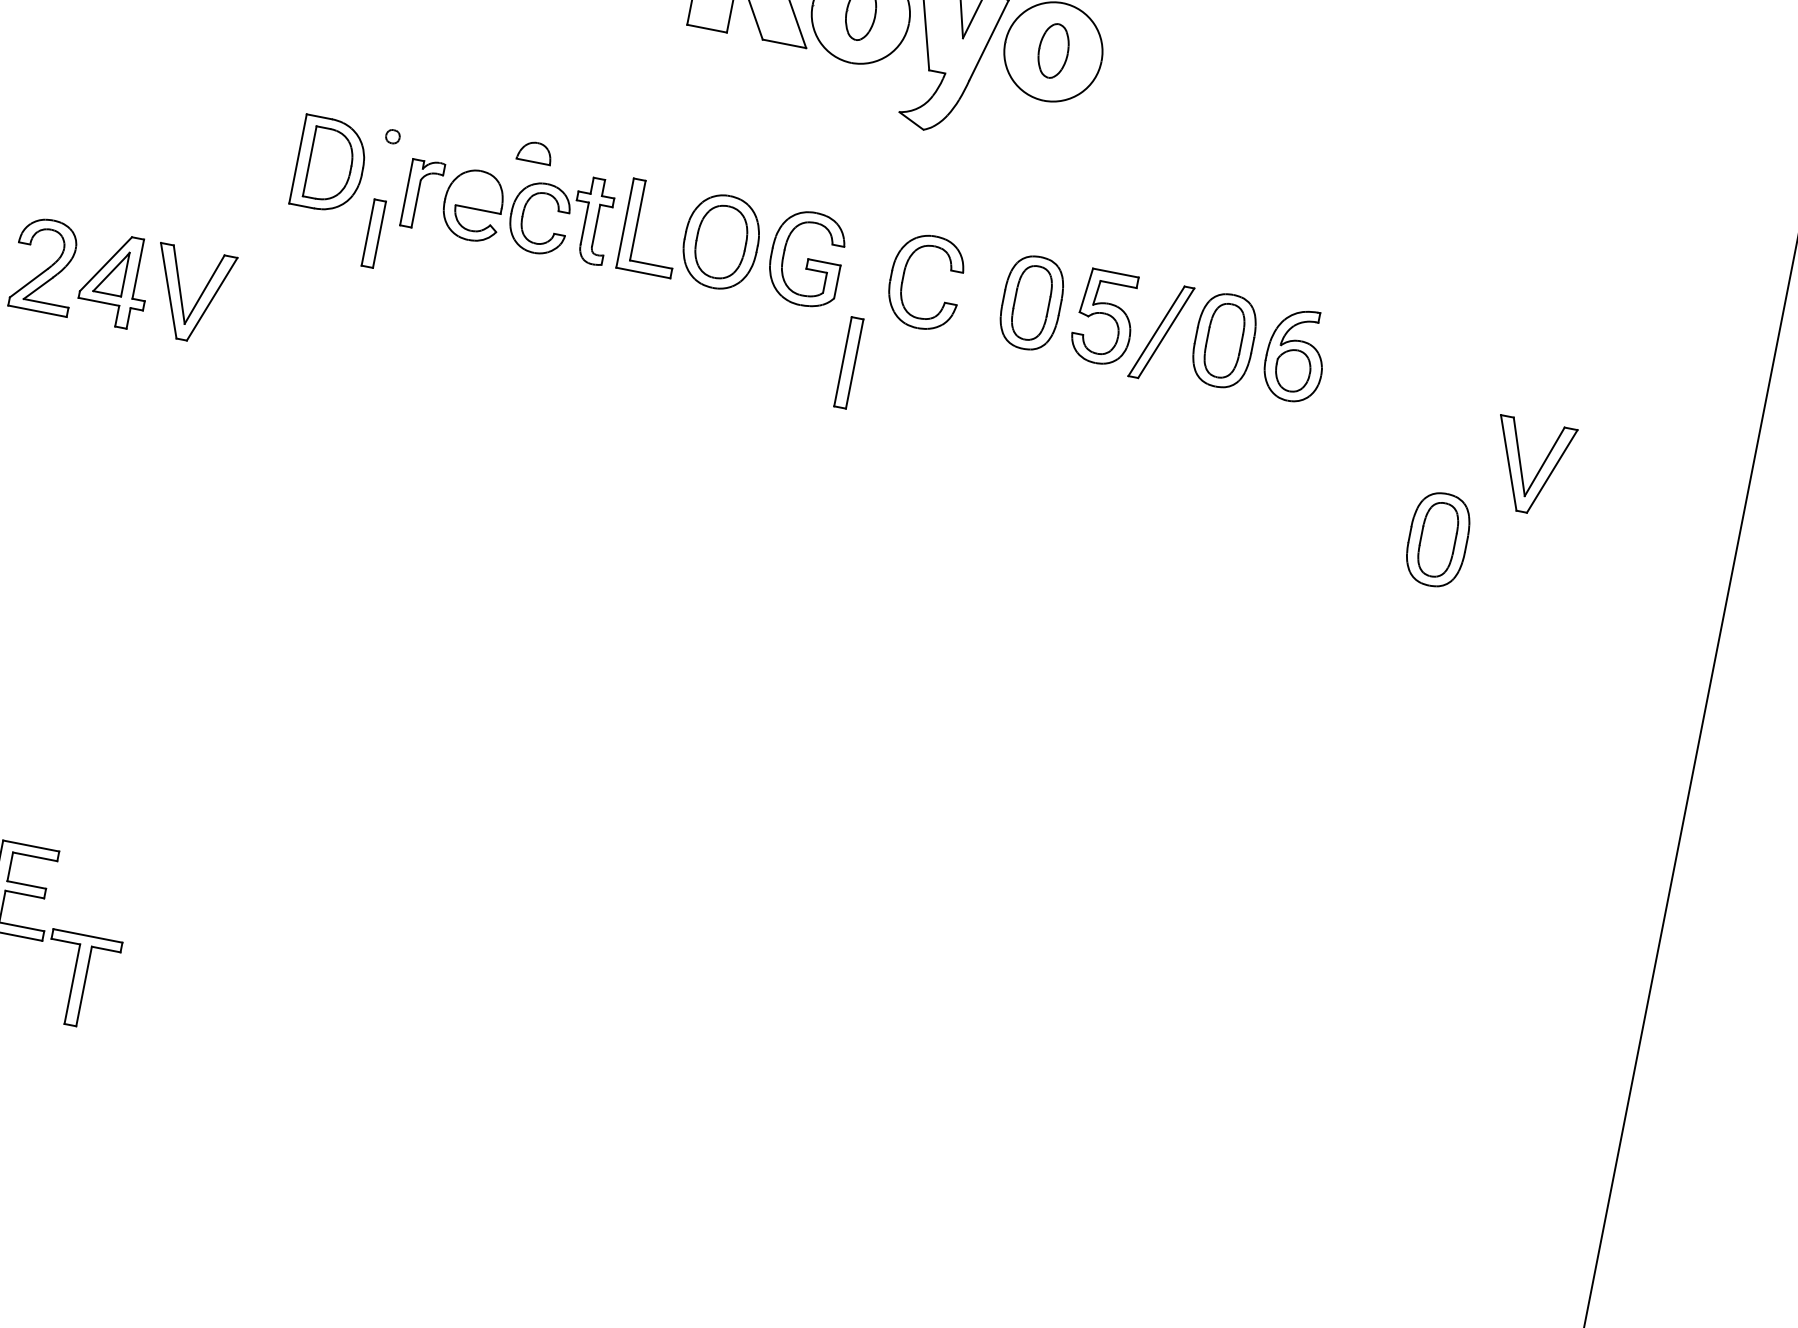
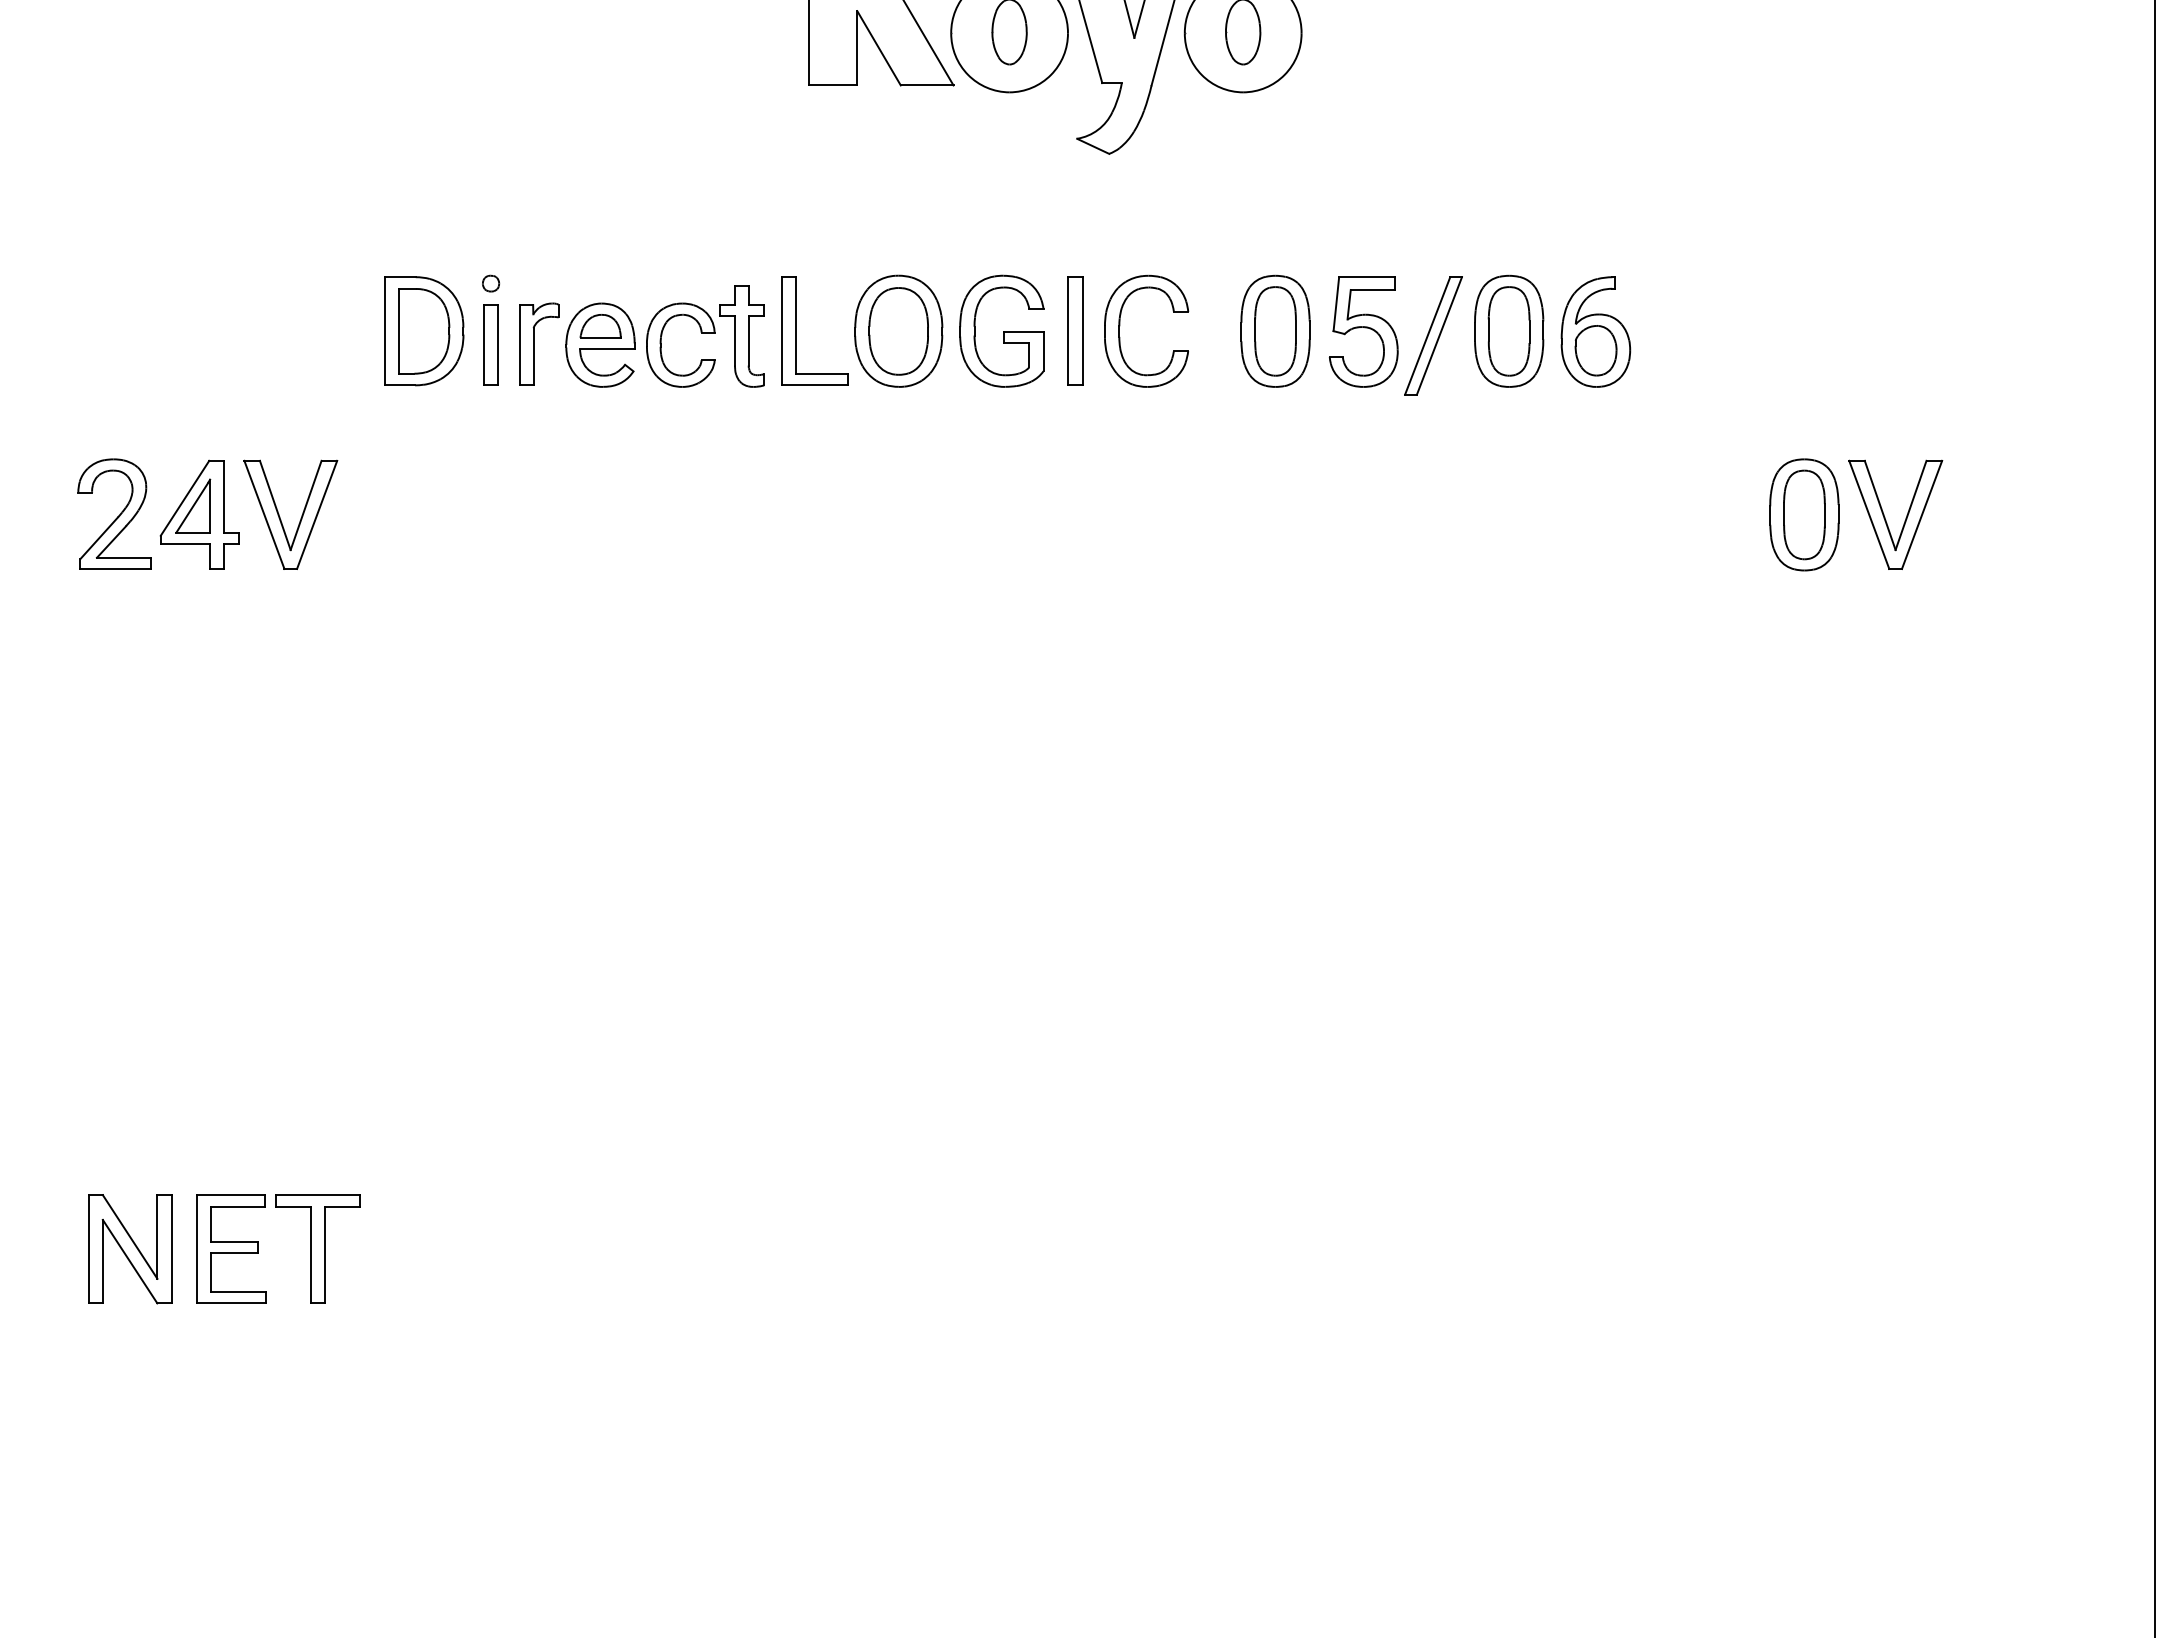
part: (534, 152) -> (600, 326), moved
part: (373, 232) -> (490, 344), moved
part: (849, 362) -> (1075, 330), moved
part: (1521, 467) -> (1885, 517), moved
part: (78, 979) -> (317, 1248), moved

